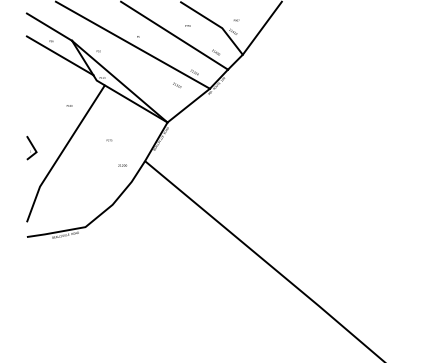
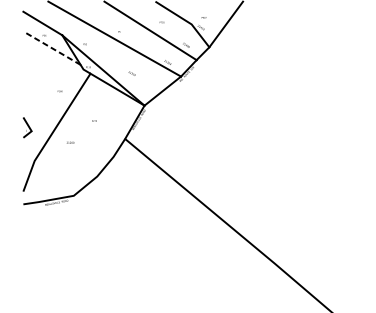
line: (59, 55) -> (51, 47), solid -> dashed
text: (177, 85) -> (132, 73), moved
text: (122, 165) -> (70, 142), moved

